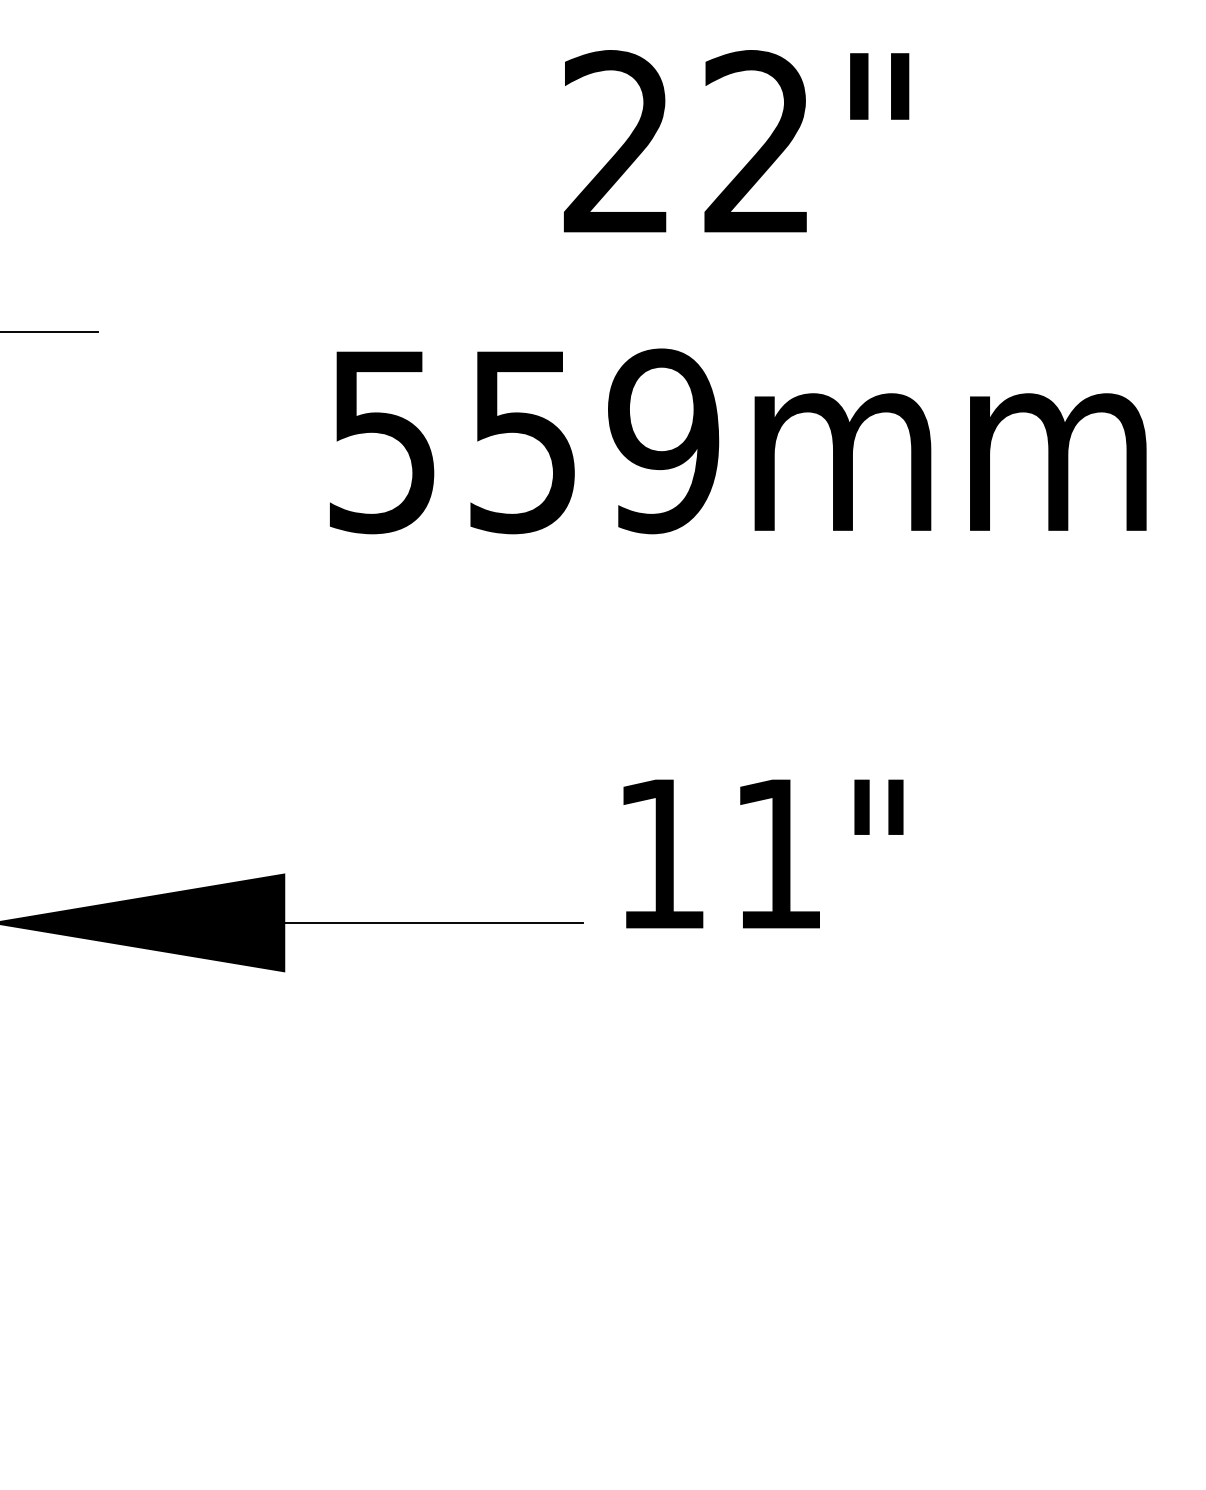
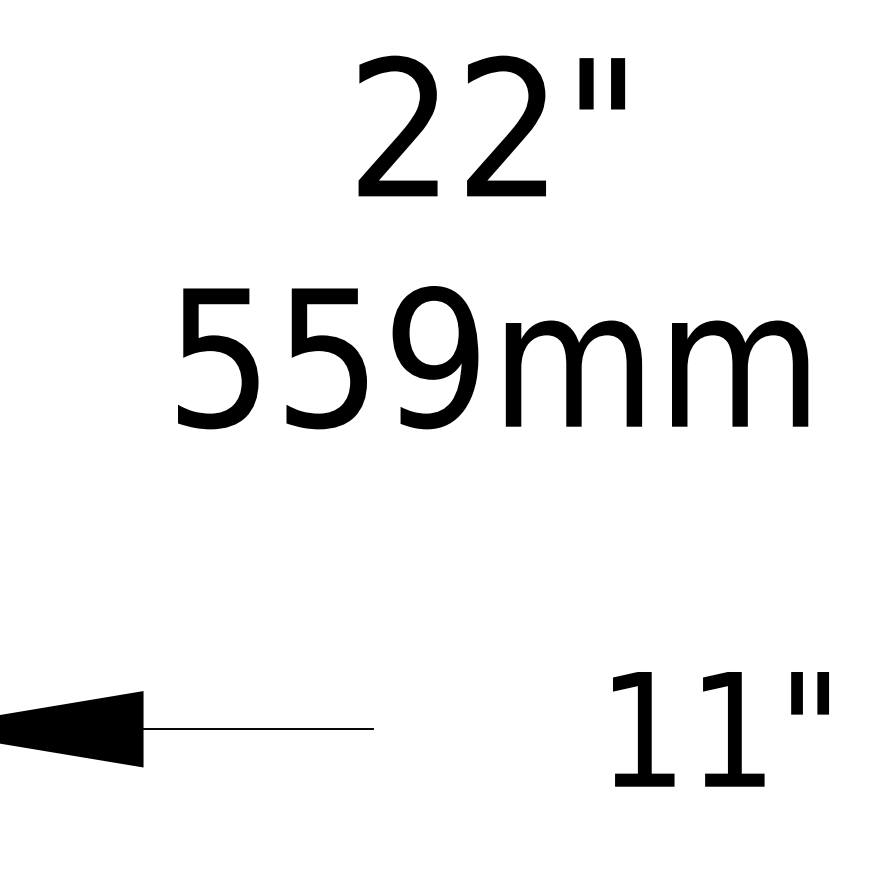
text: (763, 853) -> (720, 728), moved

